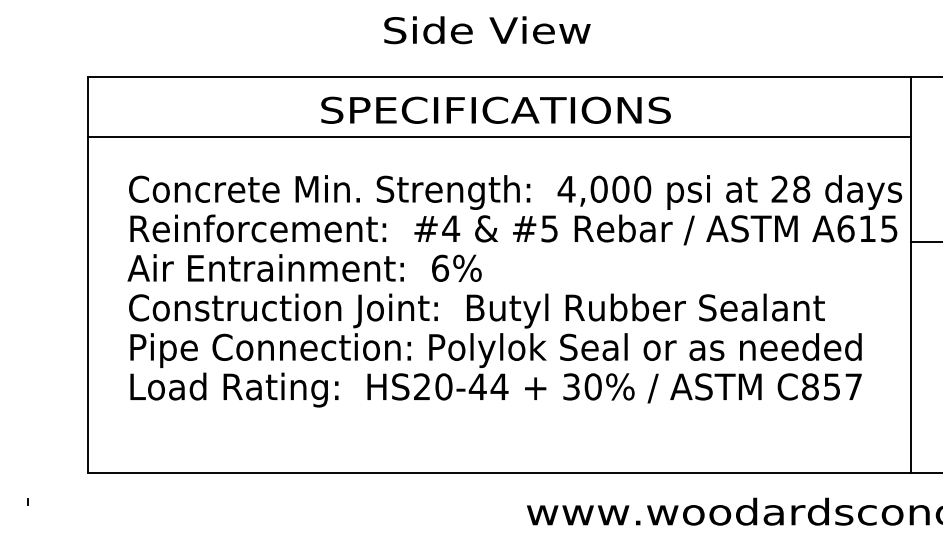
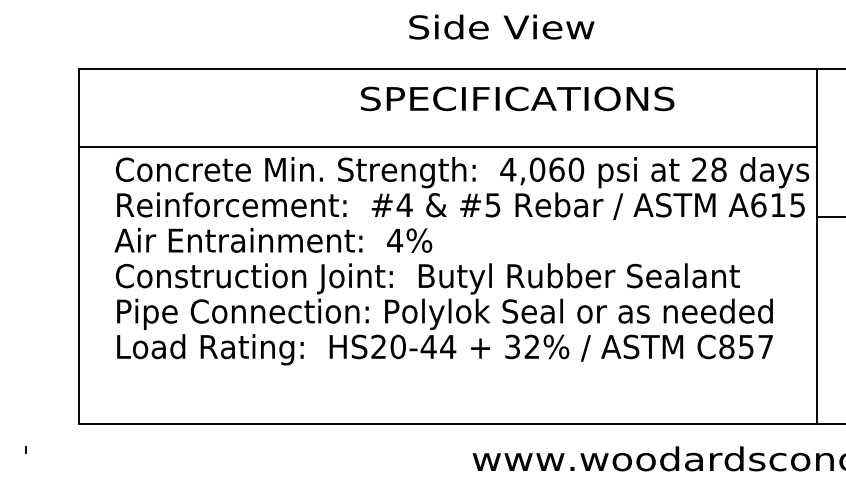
text: (487, 30) -> (501, 27), moved
text: (495, 109) -> (517, 98), moved
line: (498, 136) -> (447, 146), moved
text: (620, 188) -> (556, 169), 4,000 -> 4,060
text: (440, 267) -> (395, 239), 6% -> 4%
text: (592, 386) -> (531, 346), 30% -> 32%

